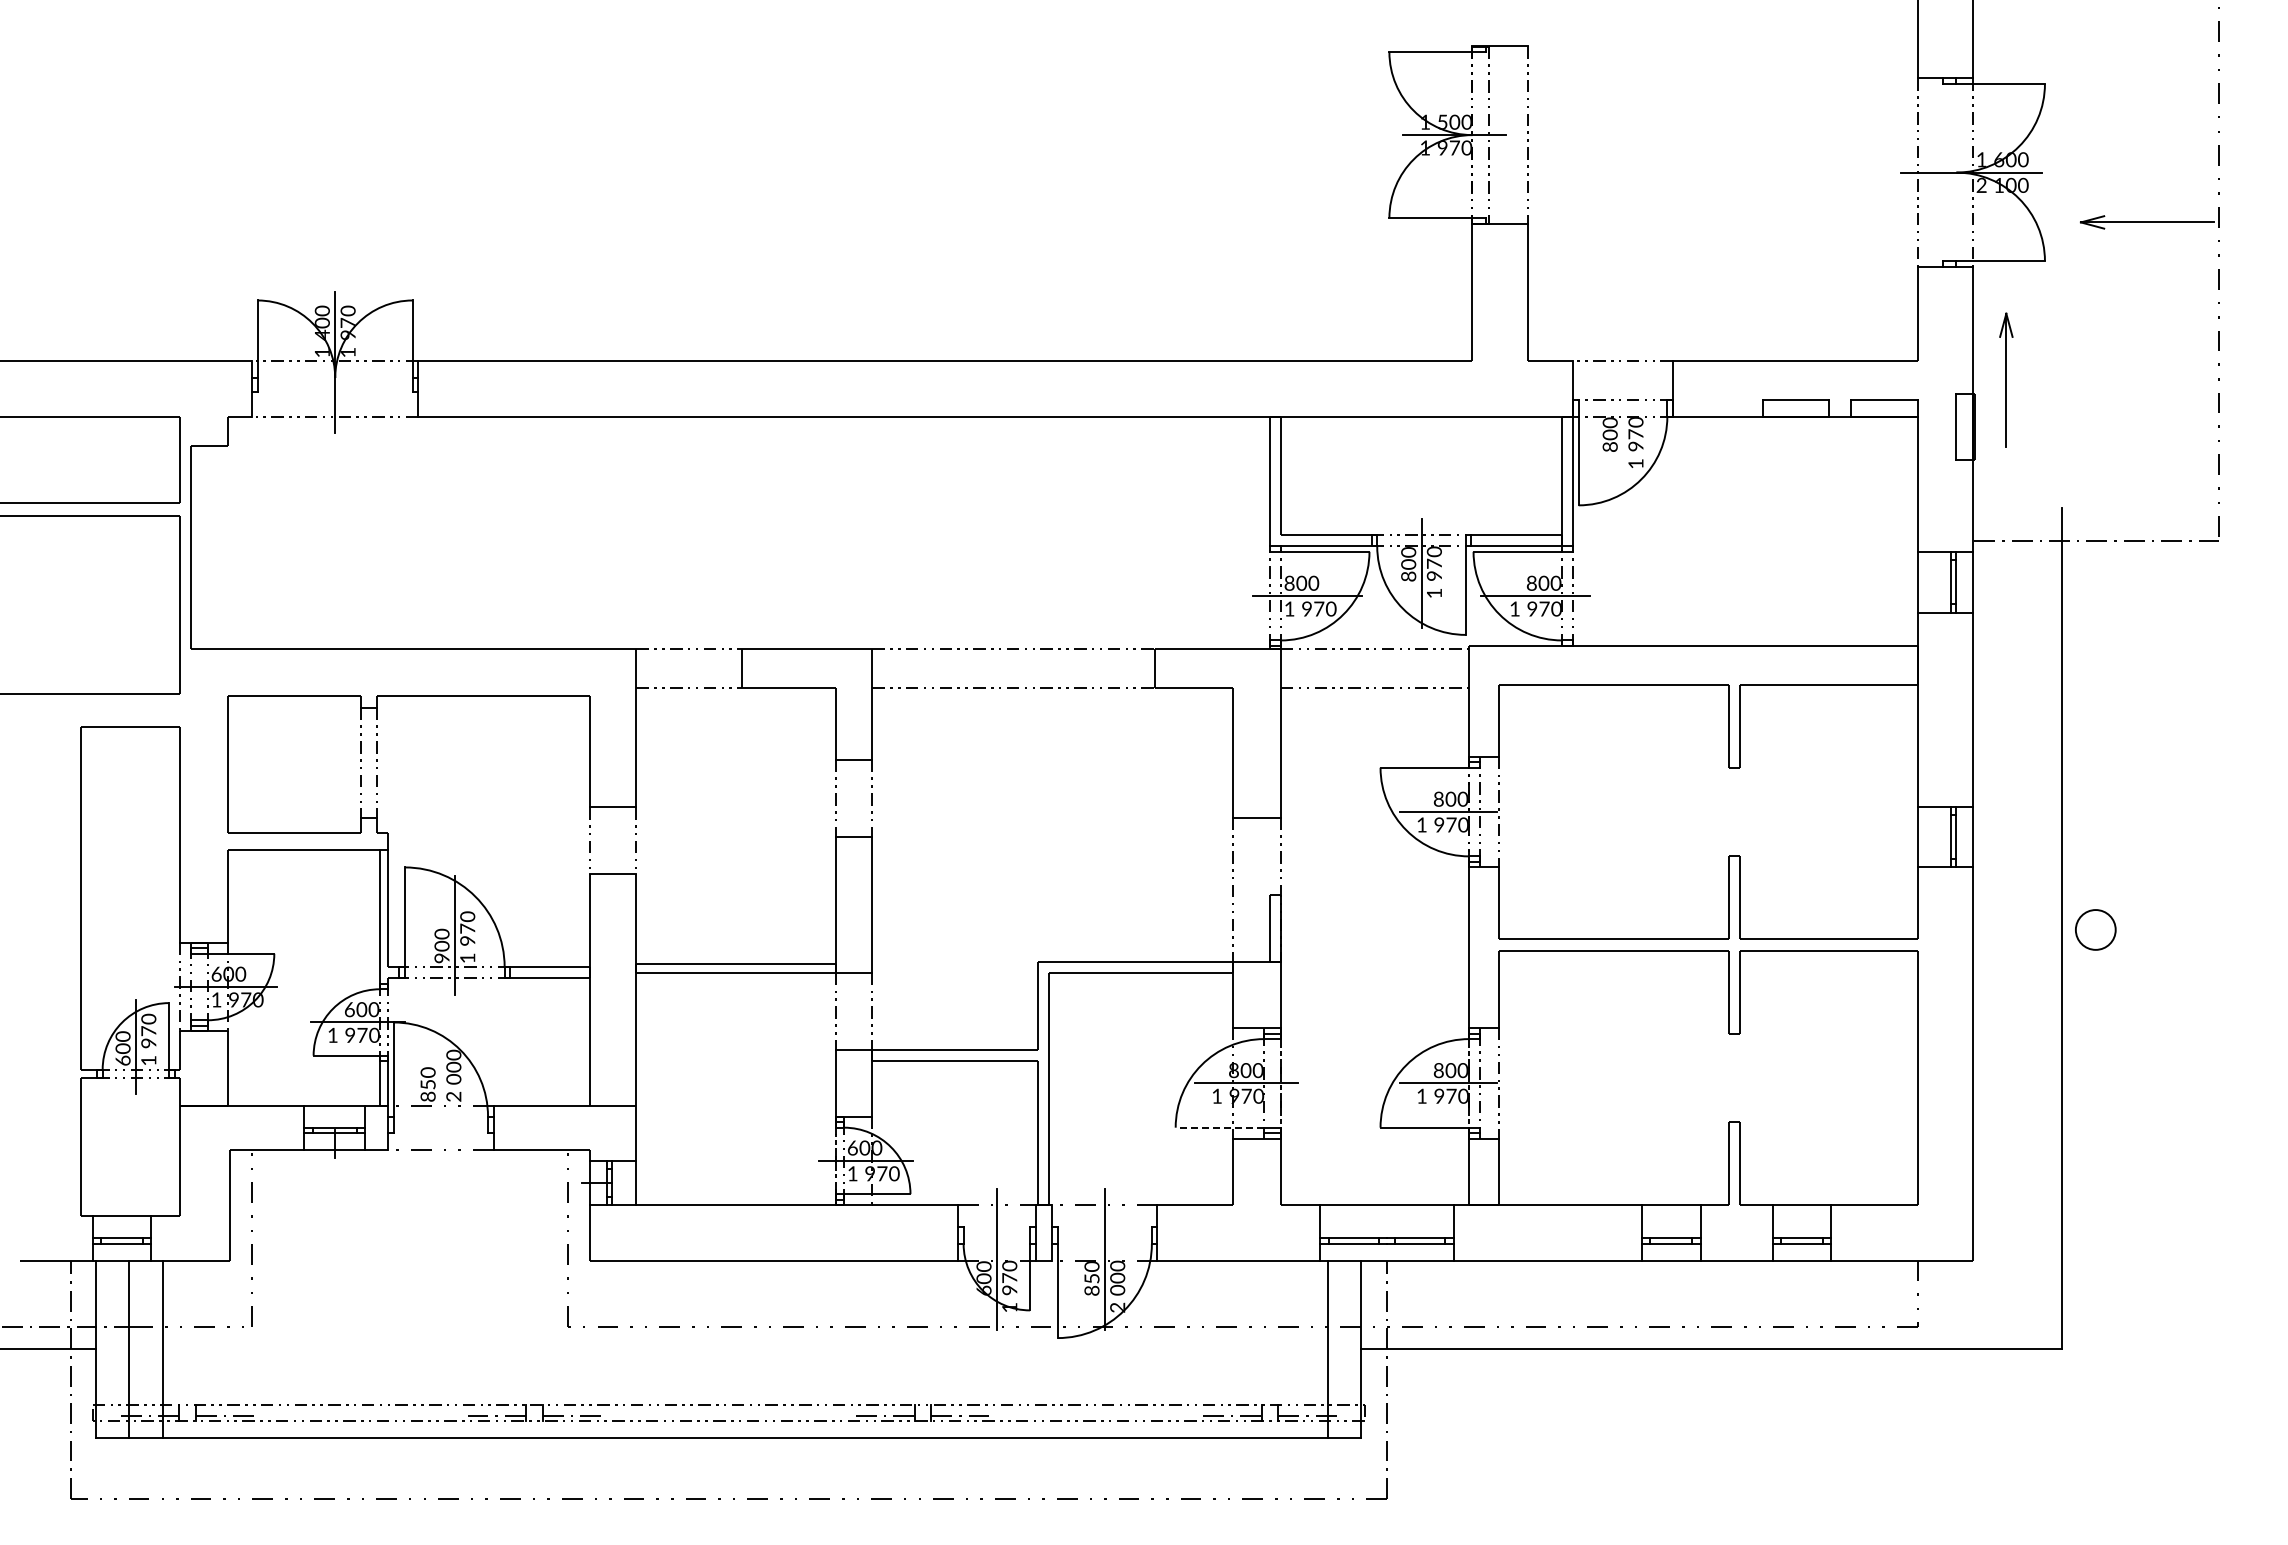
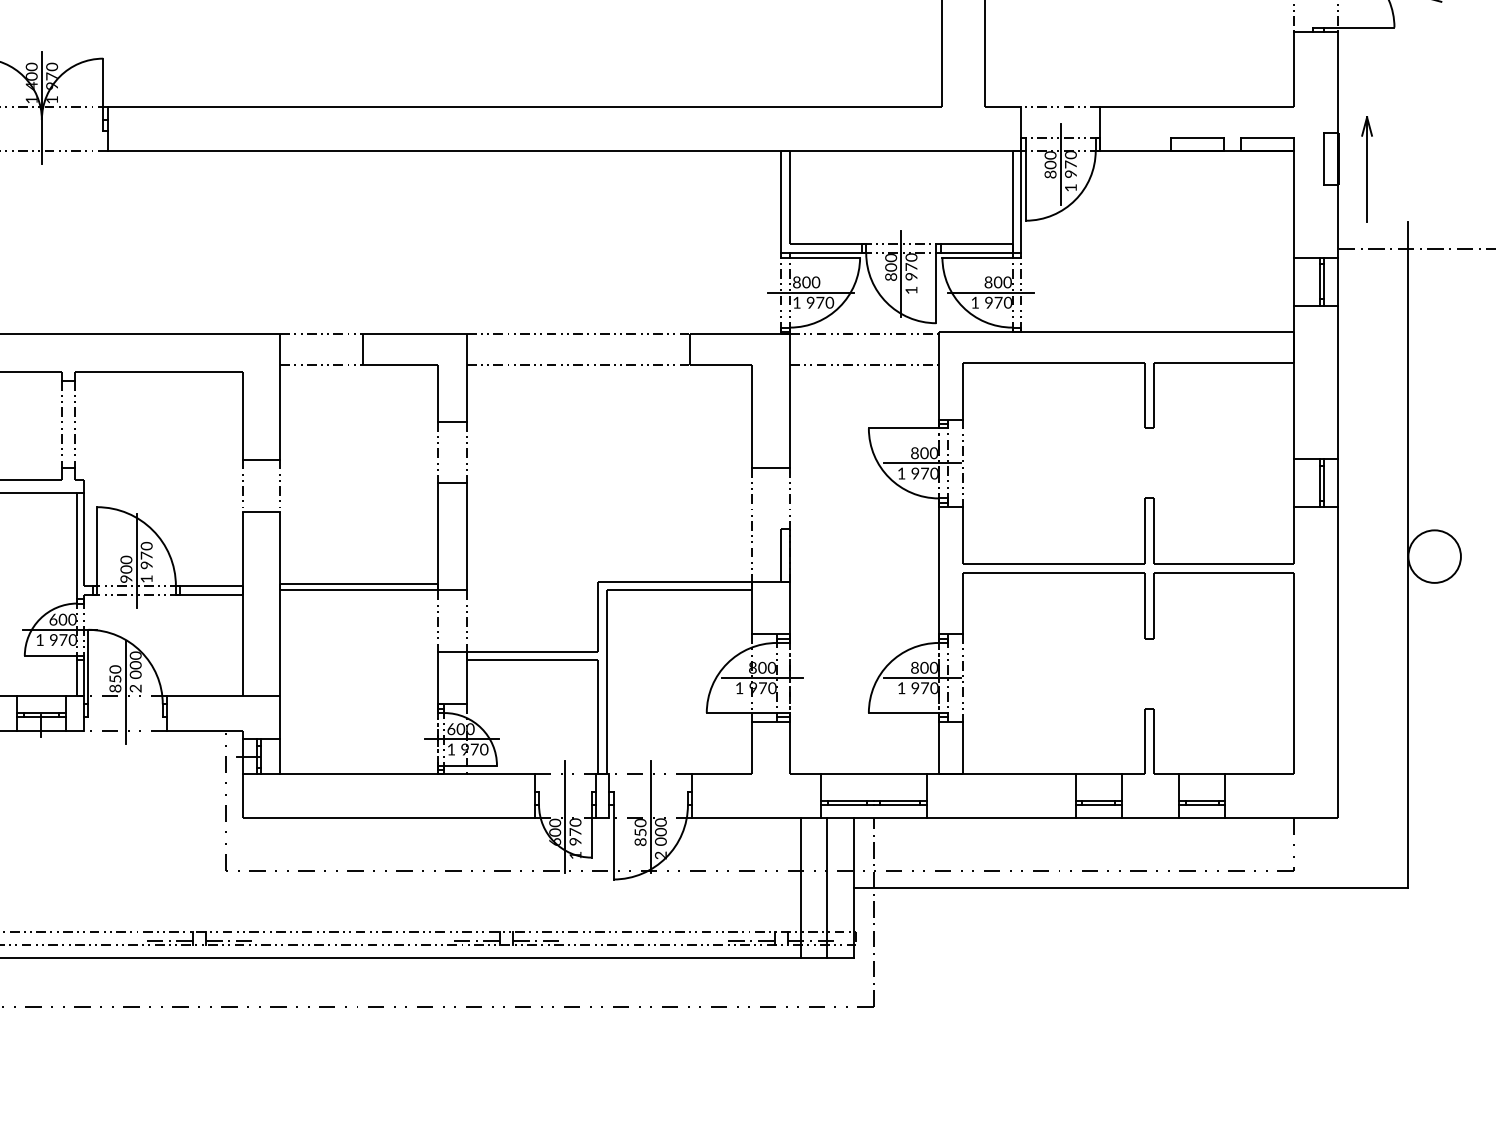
part: (2006, 379) -> (1367, 169), moved
line: (1623, 434) -> (1061, 164), added
circle: (2095, 929) -> (1434, 556), size x1.67
line: (440, 1101) -> (125, 692), added
line: (1219, 1127) -> (741, 712), dashed -> solid
line: (1294, 1348) -> (800, 887), added

